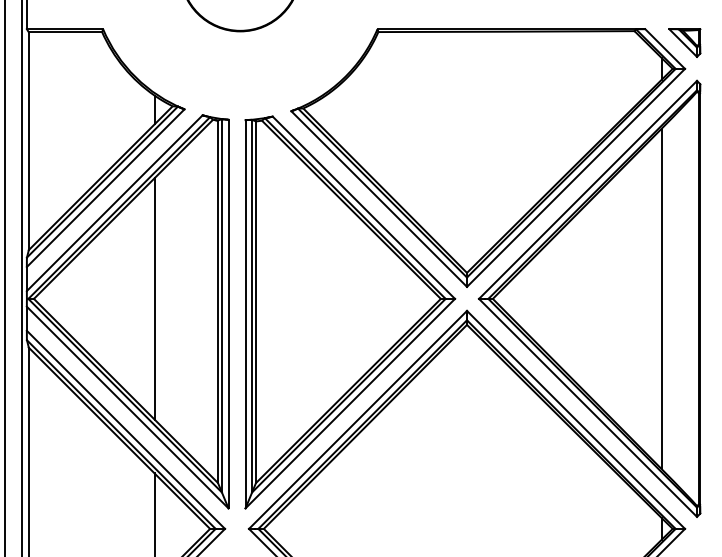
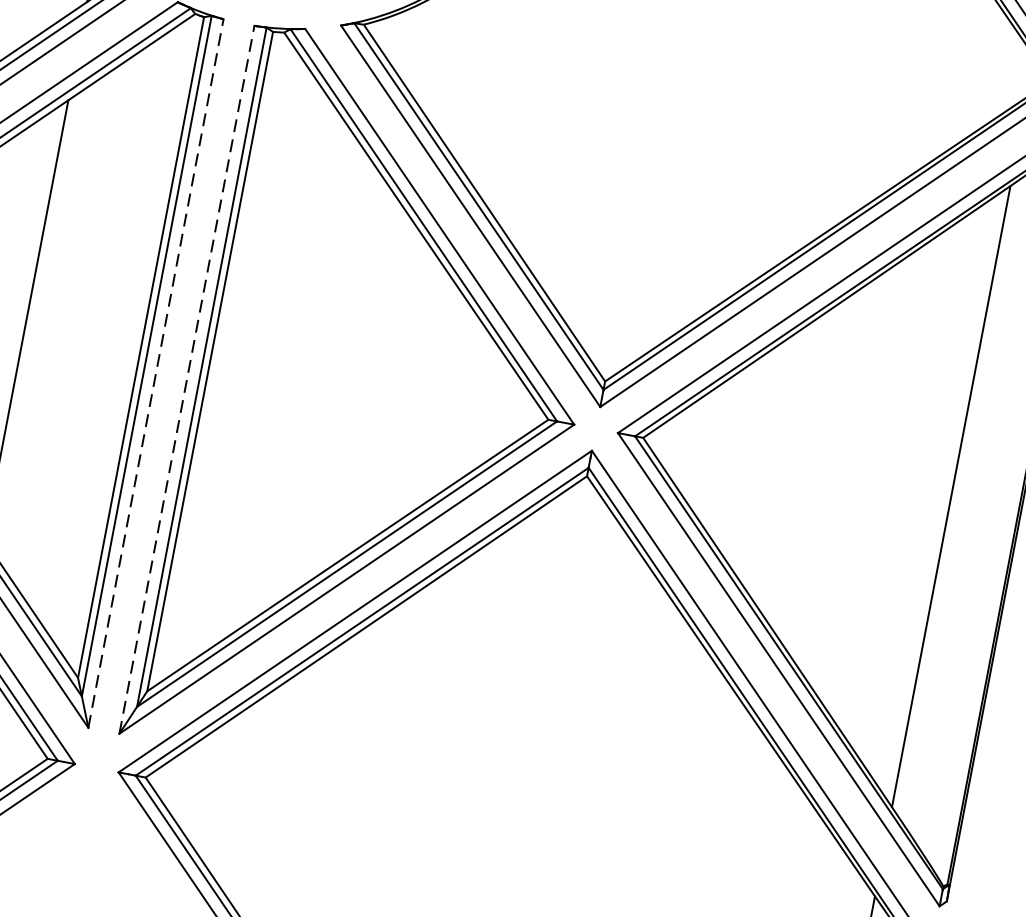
line: (228, 313) -> (156, 372), solid -> dashed
line: (245, 313) -> (187, 378), solid -> dashed

